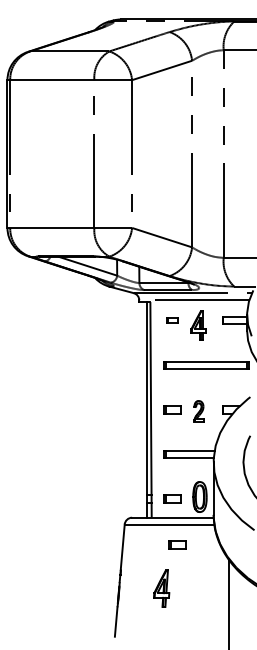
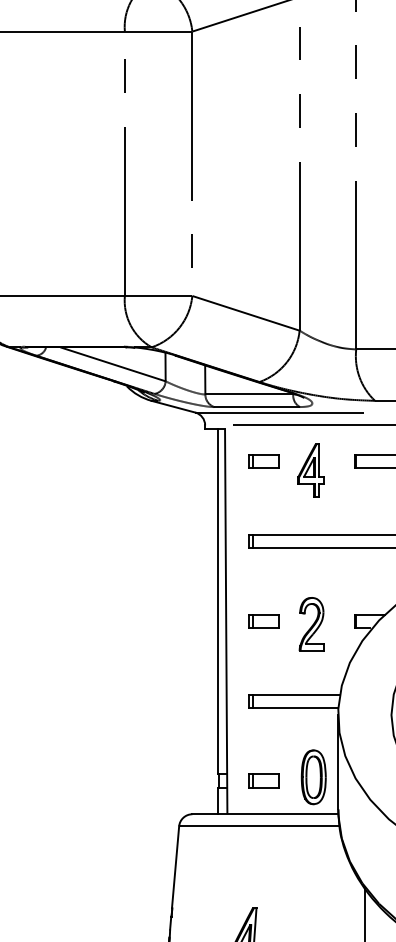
part: (172, 320) -> (264, 461), size x1.43
part: (198, 410) -> (311, 622), size x1.43
part: (177, 544) -> (273, 862), removed

